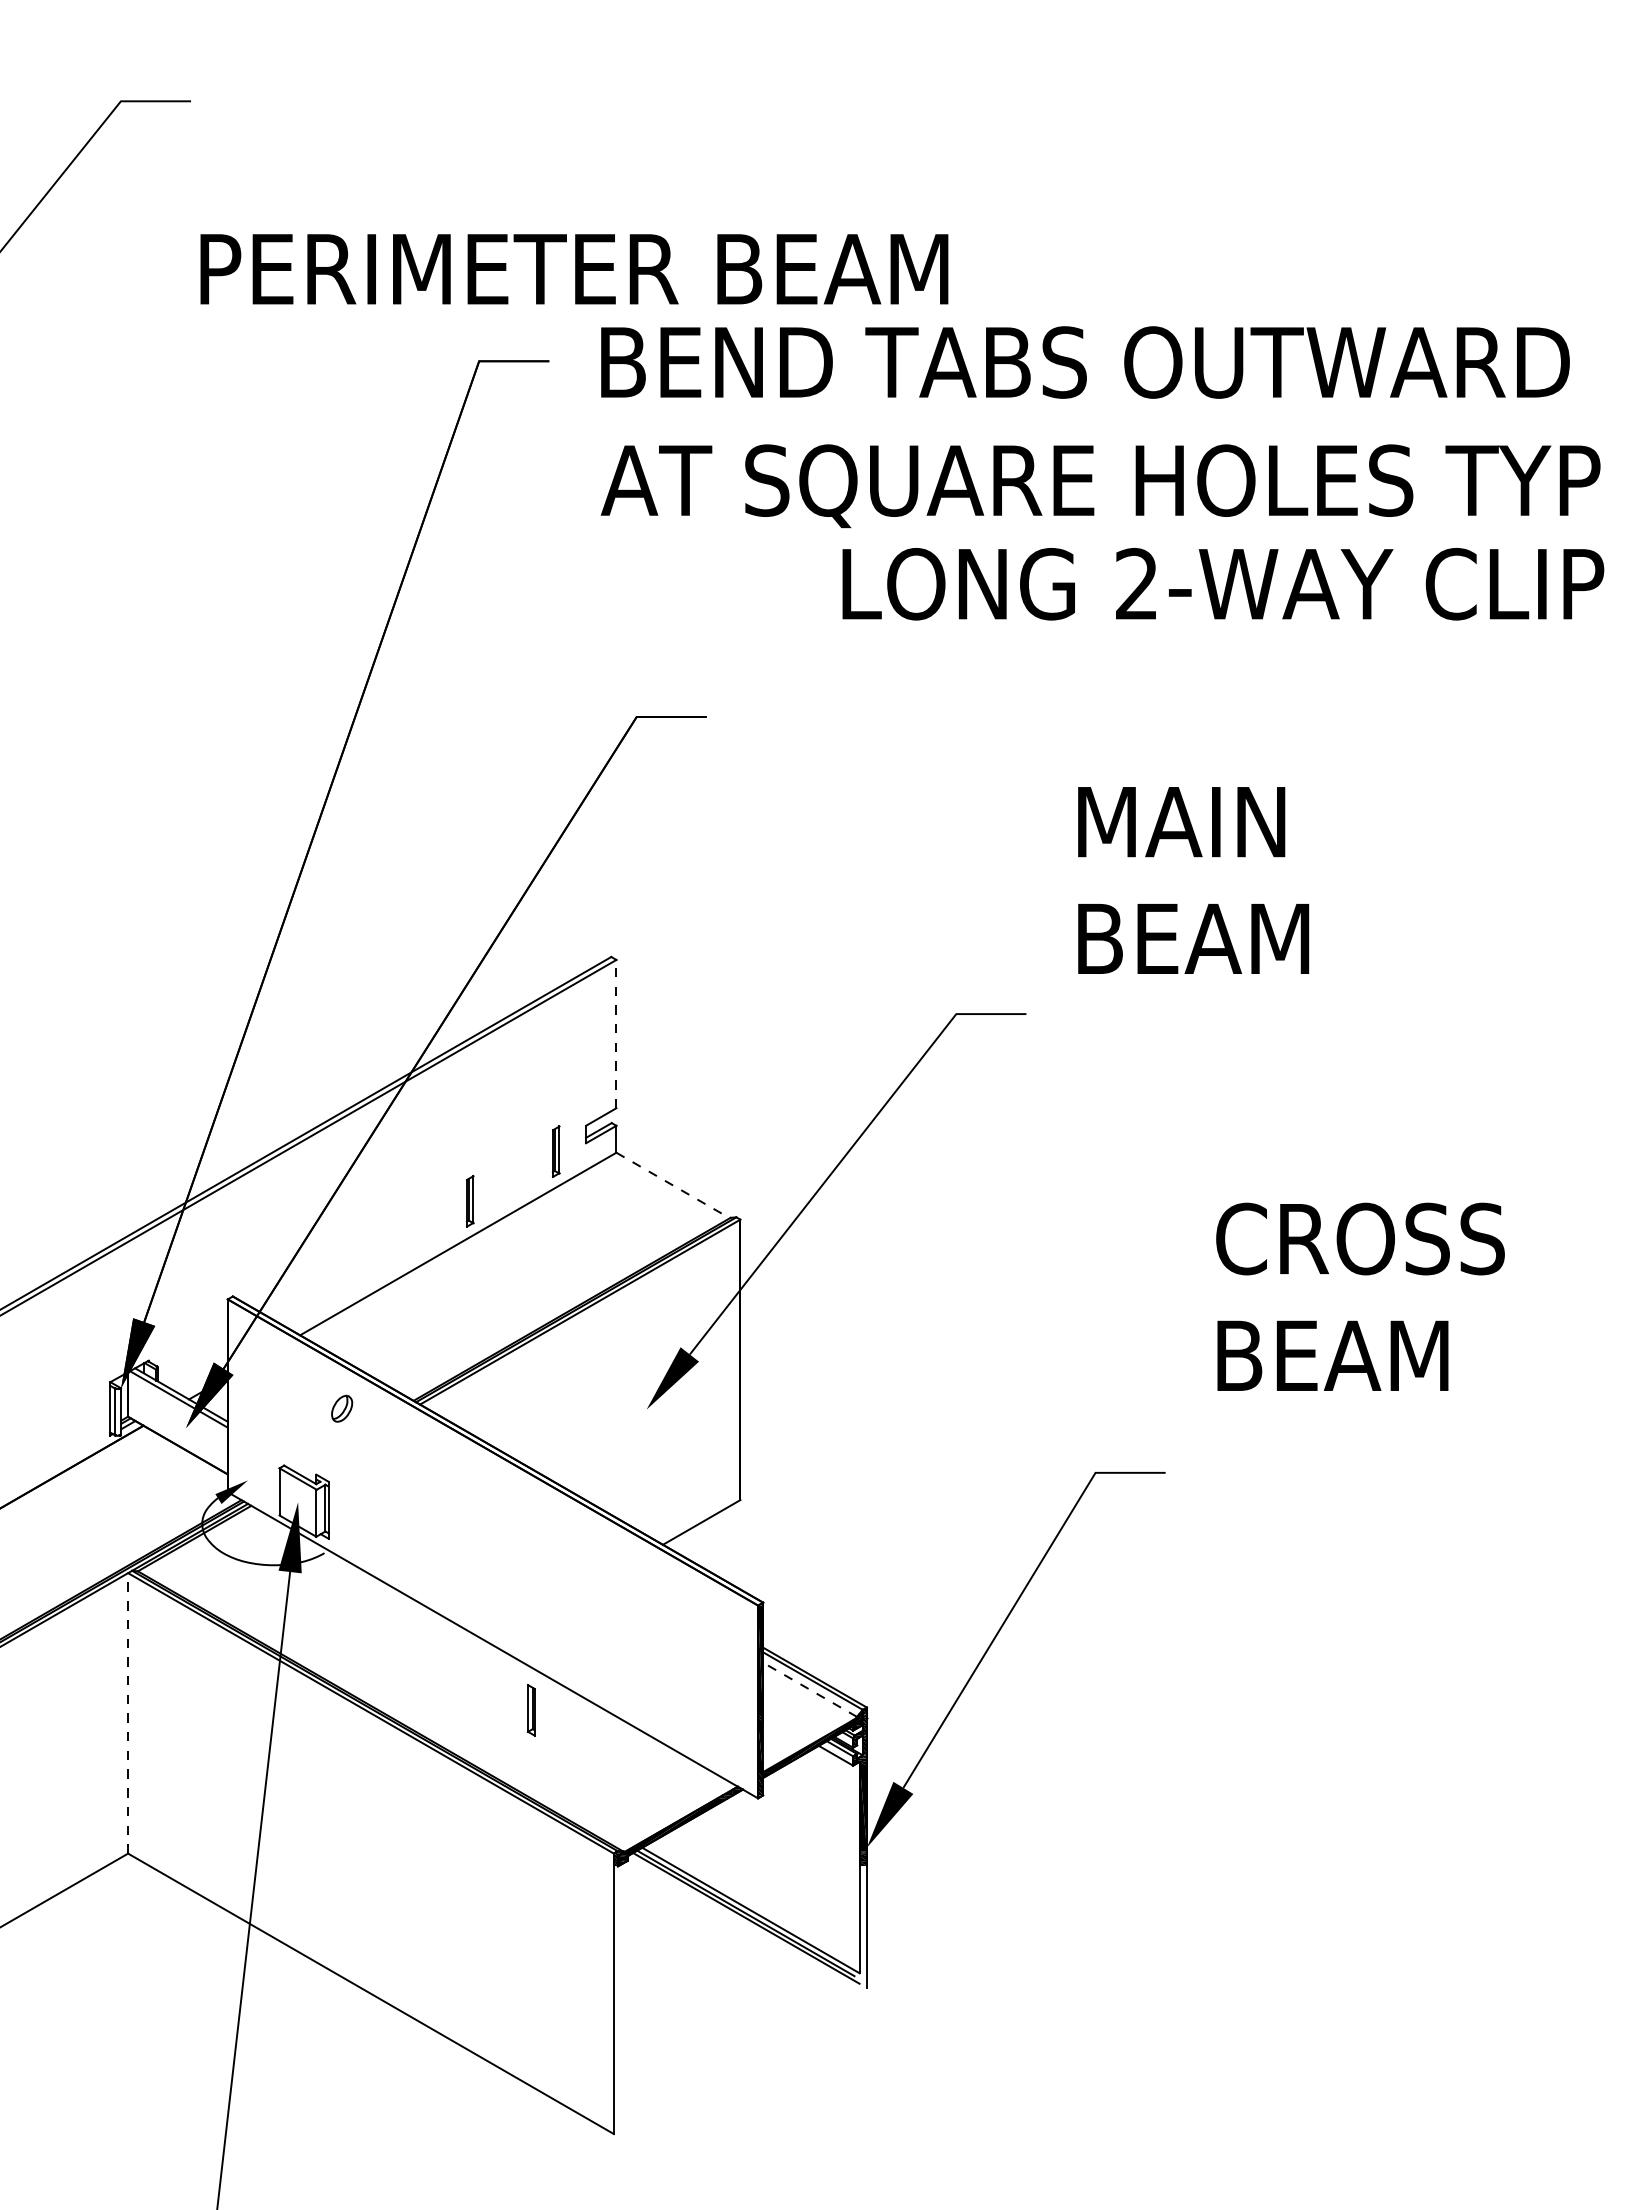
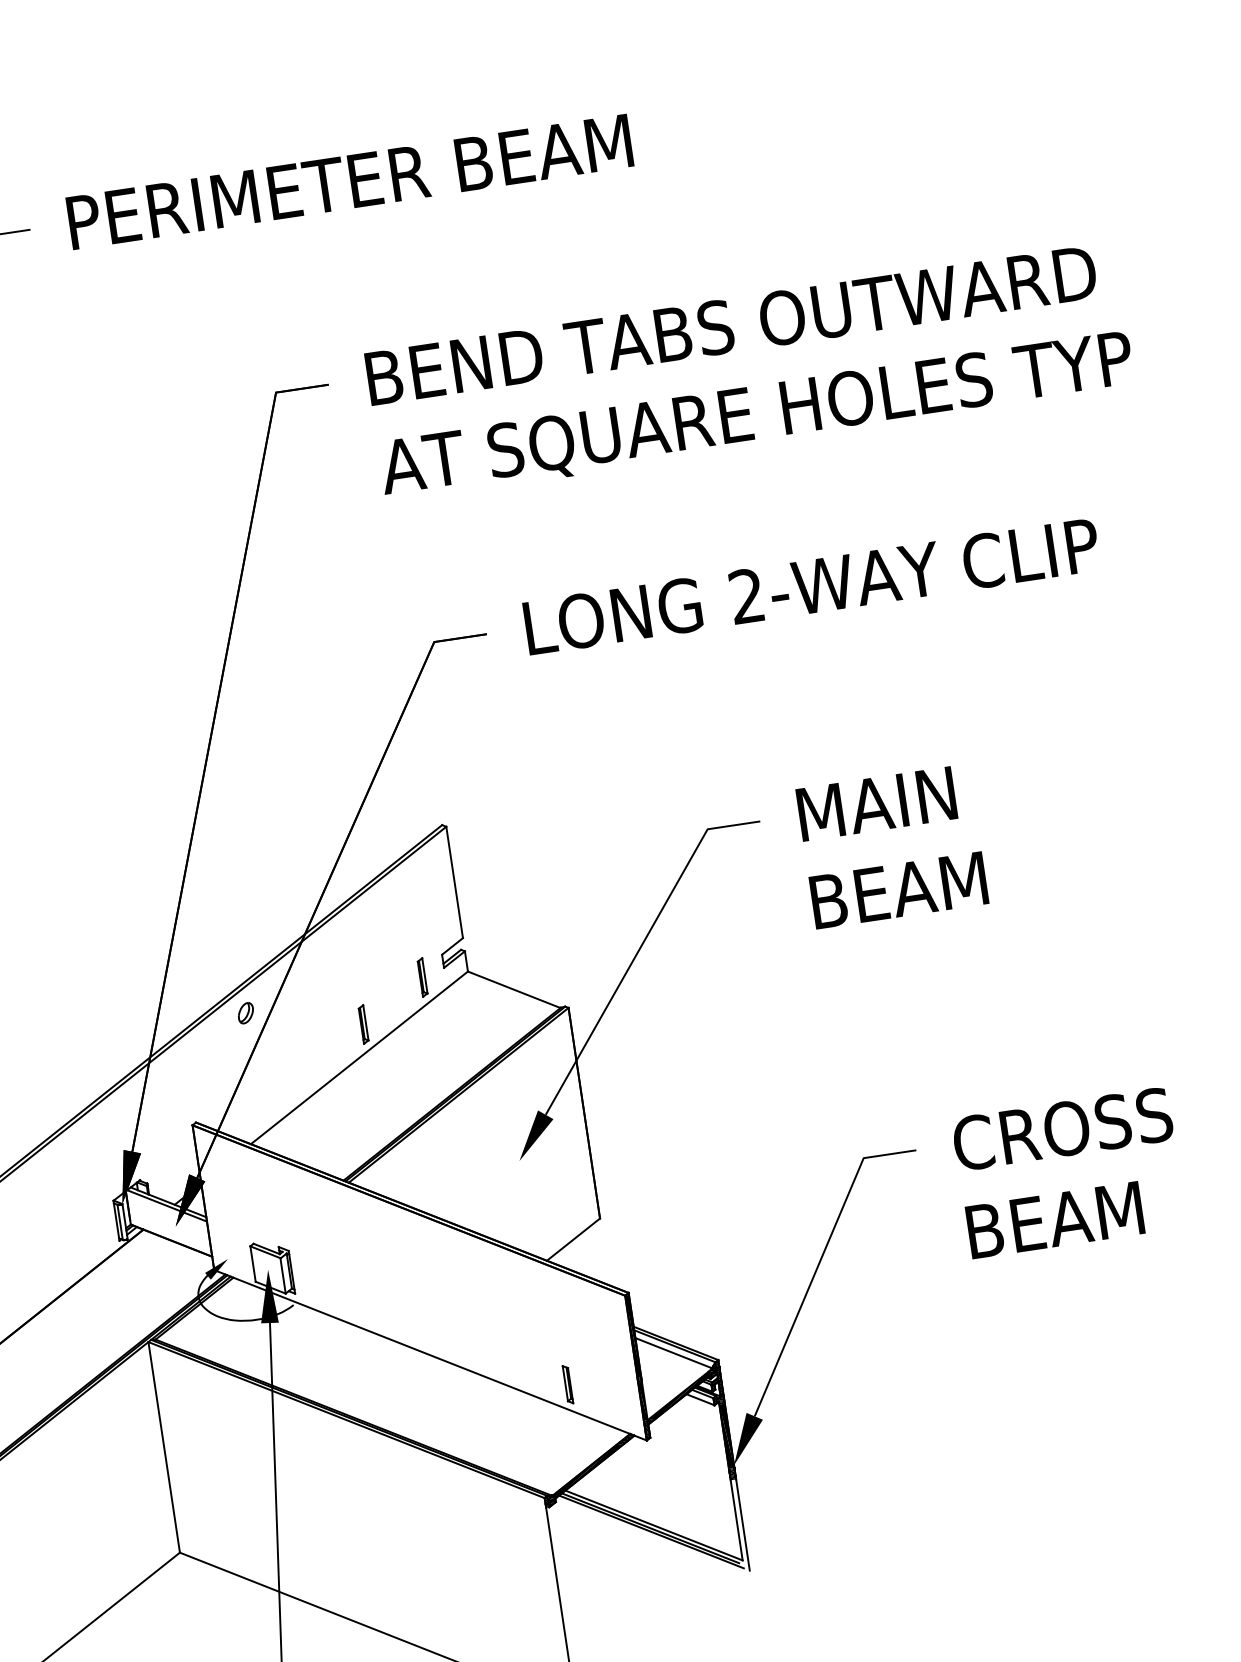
text: (574, 269) -> (350, 182), moved
text: (1223, 584) -> (812, 586), moved
text: (1193, 880) -> (892, 846), moved
line: (616, 1033) -> (454, 882), dashed -> solid
line: (673, 1185) -> (514, 989), dashed -> solid
text: (1360, 1296) -> (1069, 1172), moved
part: (342, 1408) -> (246, 1012), moved
line: (809, 1689) -> (673, 1352), dashed -> solid
part: (531, 1710) -> (568, 1384), moved
line: (128, 1712) -> (164, 1446), dashed -> solid

